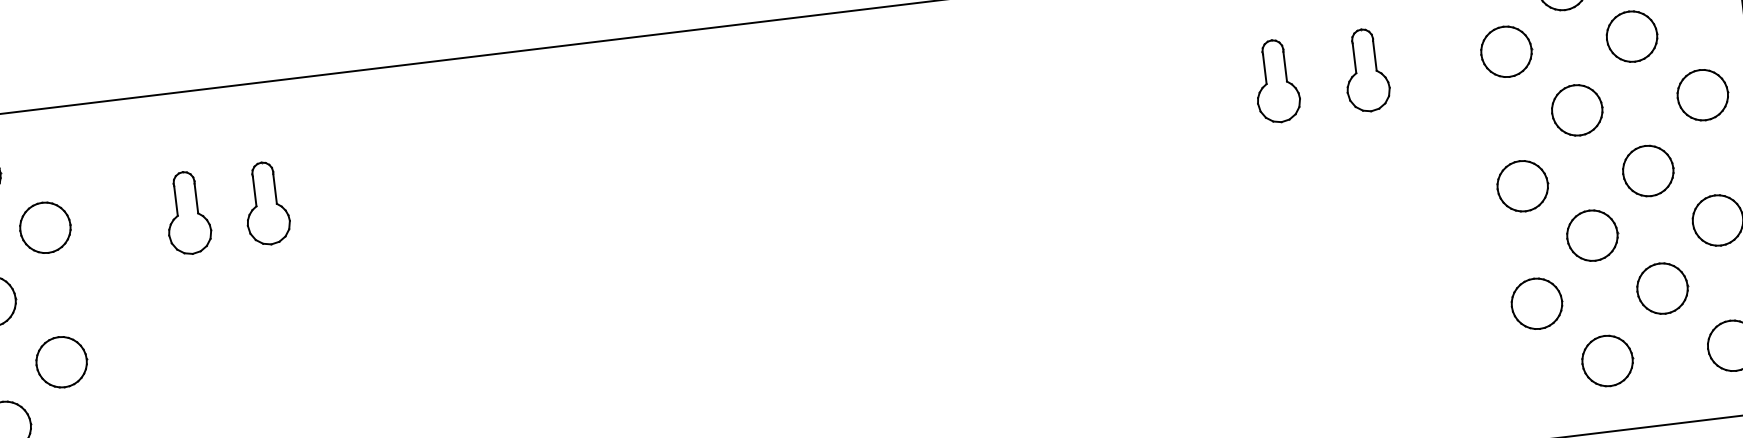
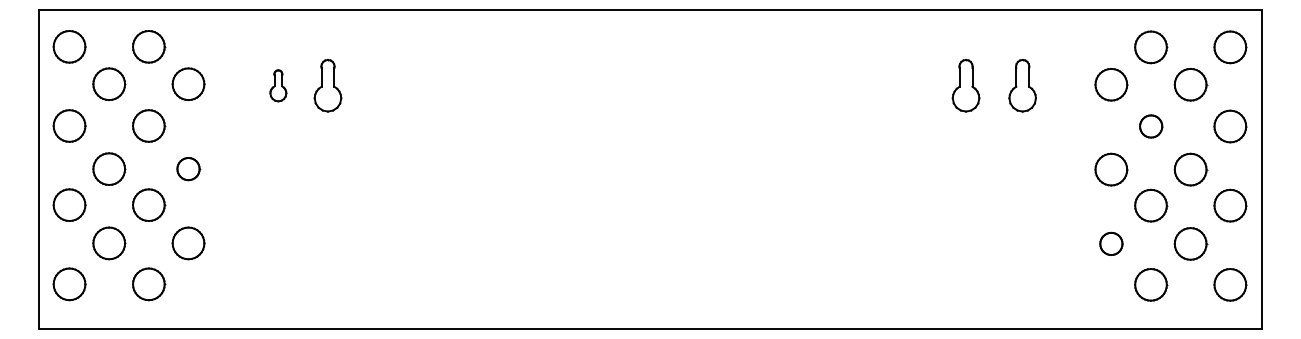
part: (1578, 110) -> (1151, 126), size x0.7
part: (188, 212) -> (278, 85), size x0.6
part: (1537, 303) -> (1111, 243), size x0.7
part: (61, 361) -> (188, 168), size x0.7

